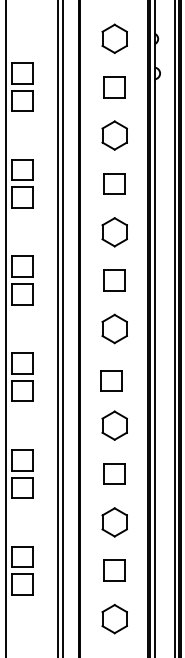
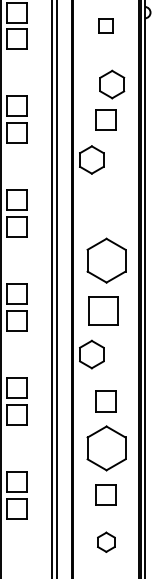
part: (114, 87) -> (106, 26), size x0.7
part: (114, 135) -> (112, 84), moved
part: (114, 232) -> (91, 160), moved
part: (114, 280) -> (106, 213), removed
part: (114, 328) -> (106, 260), size x1.6
part: (111, 380) -> (103, 310), size x1.4
part: (114, 425) -> (91, 354), moved
part: (114, 522) -> (106, 448), size x1.6
part: (114, 618) -> (106, 541), size x0.7

